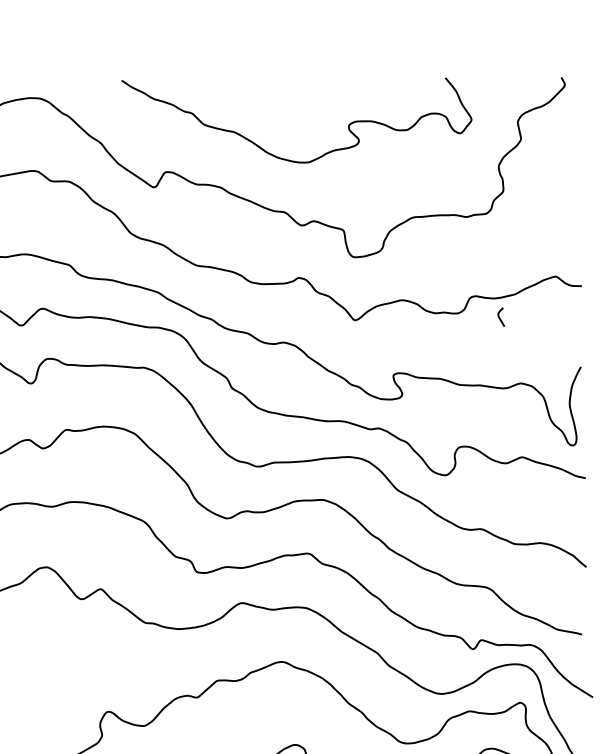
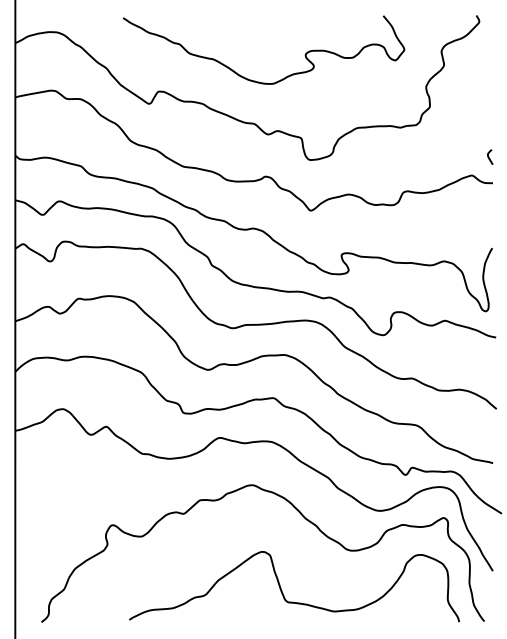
curve: (500, 316) -> (489, 156), moved

